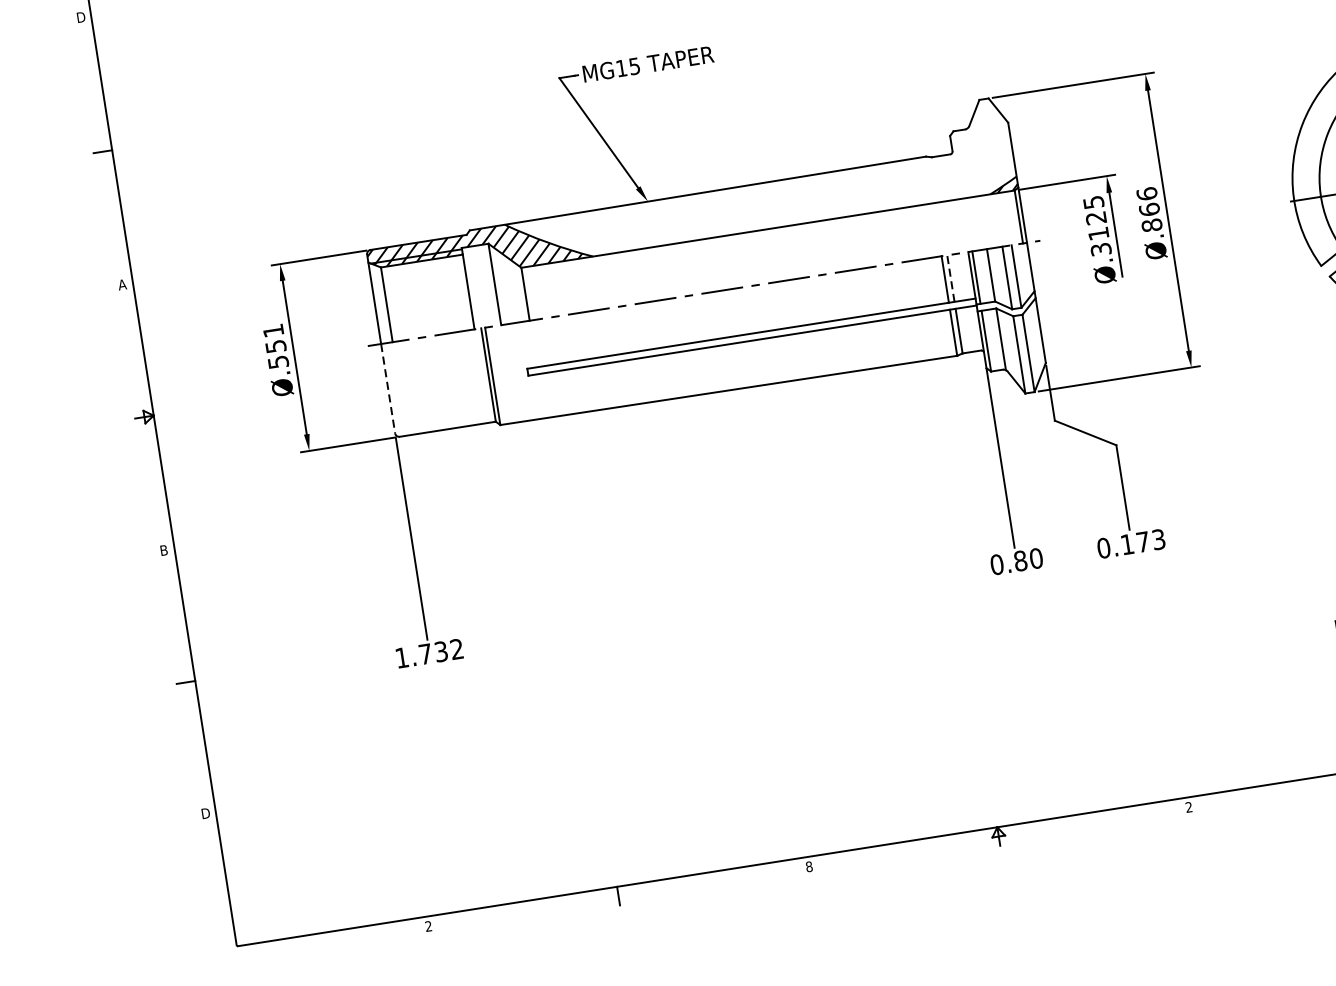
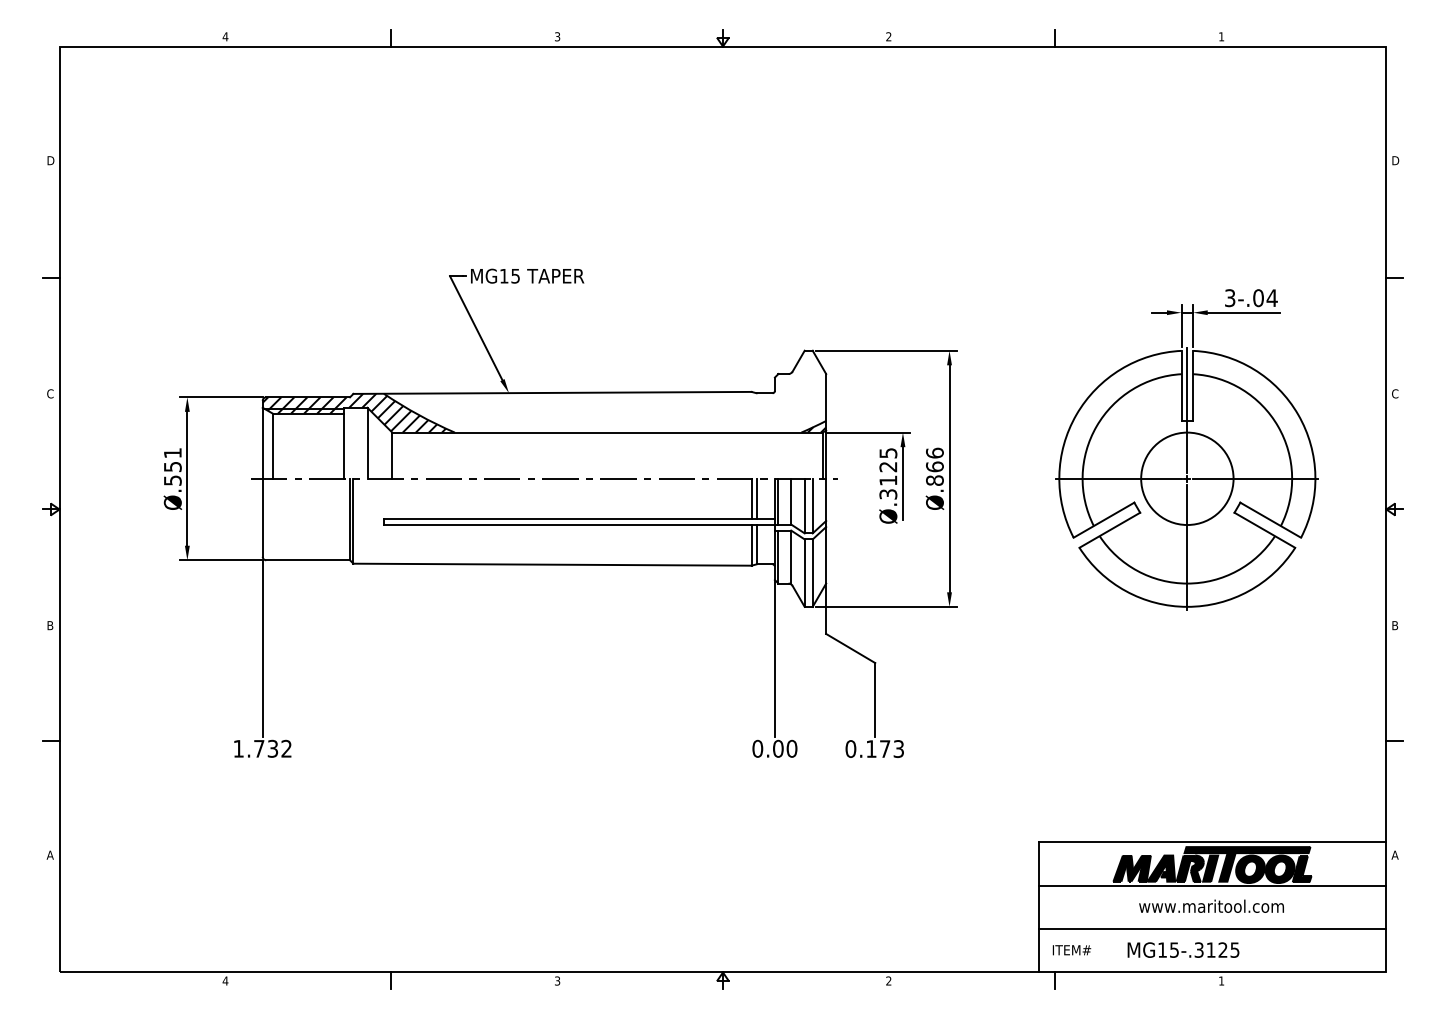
line: (950, 277) -> (756, 498), dashed -> solid
text: (121, 284) -> (49, 393), A -> C
line: (387, 388) -> (262, 517), dashed -> solid
text: (1020, 560) -> (778, 748), 0.80 -> 0.00
text: (205, 812) -> (50, 854), D -> A
text: (809, 866) -> (557, 980), 8 -> 3
text: (428, 925) -> (225, 980), 2 -> 4

